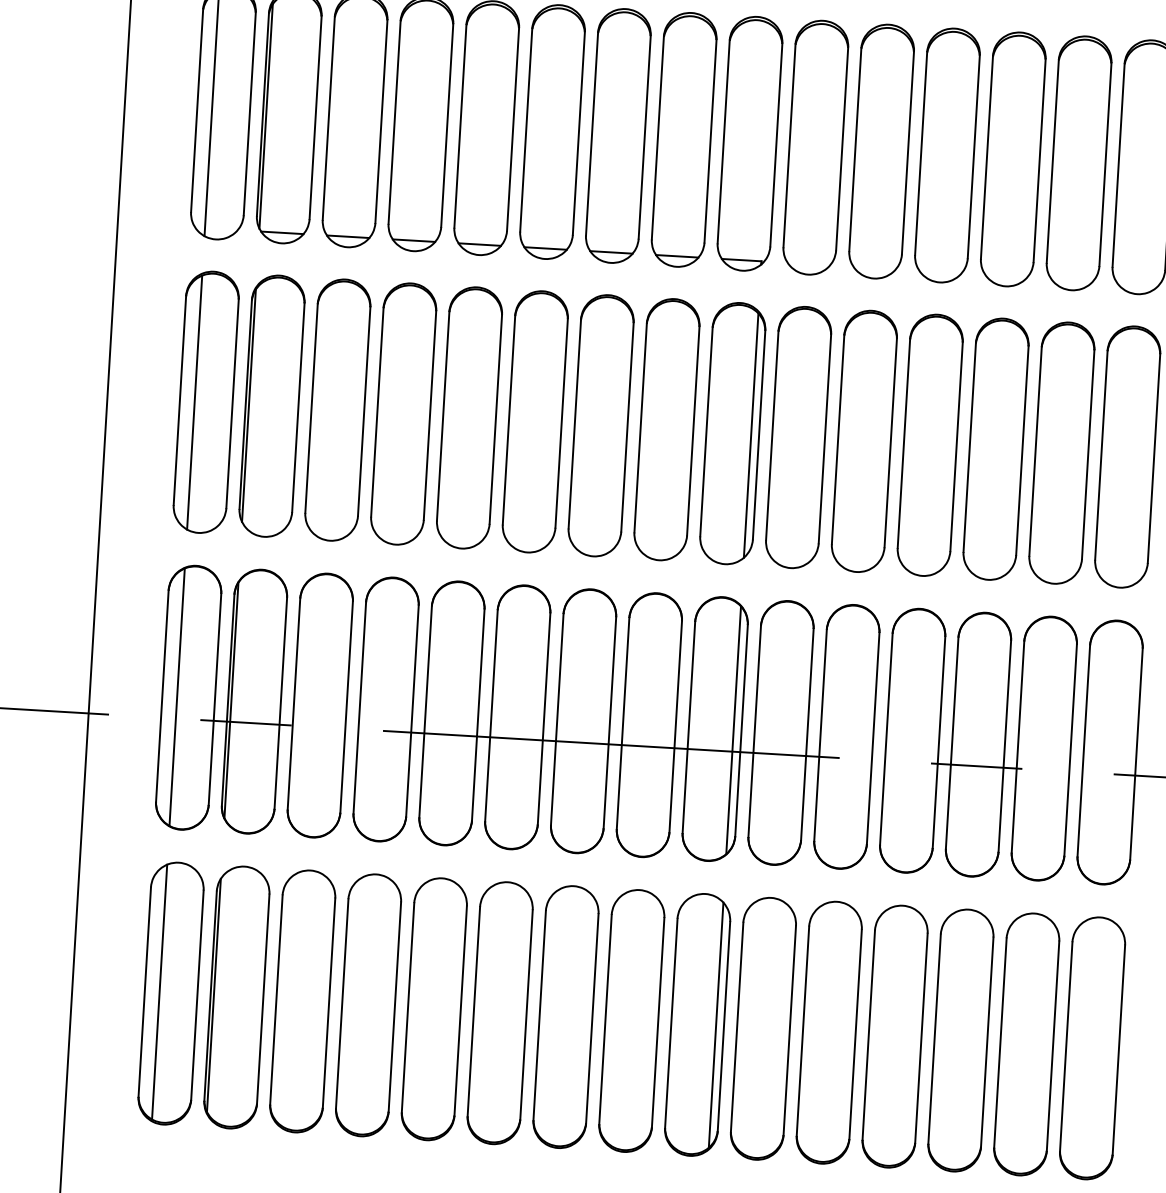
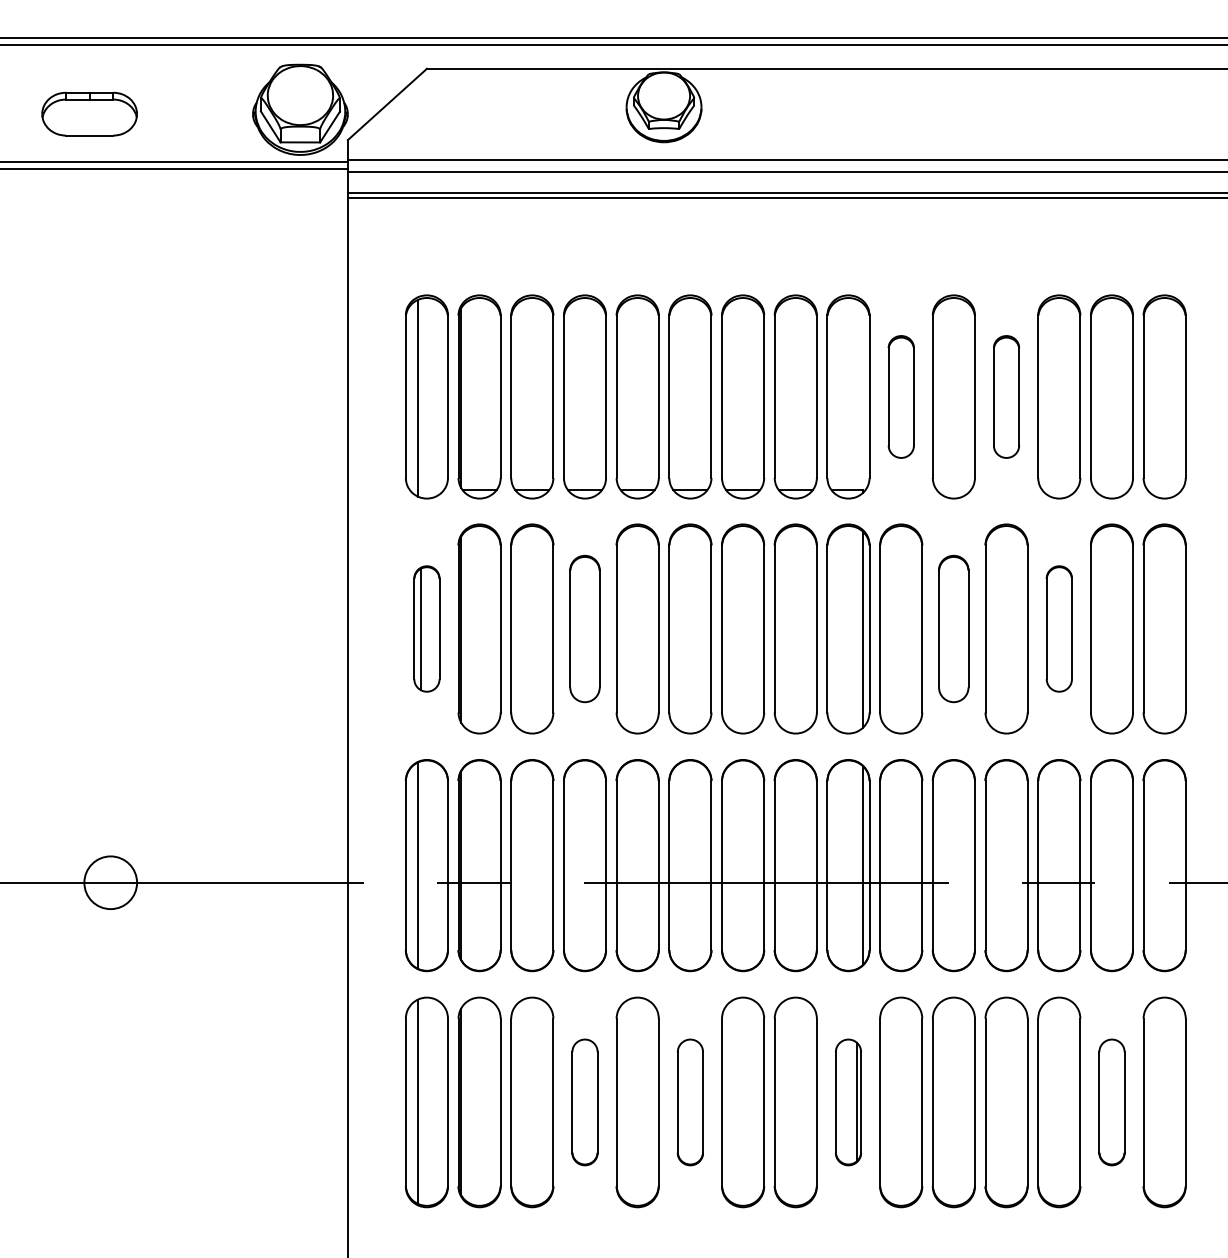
part: (816, 147) -> (901, 396), size x0.6
part: (947, 154) -> (1006, 396), size x0.6
part: (205, 401) -> (426, 628), size x0.6
part: (403, 413) -> (584, 628), size x0.7
part: (863, 440) -> (953, 628), size x0.7
part: (996, 448) -> (1059, 628), size x0.6
part: (367, 1005) -> (584, 1102), size x0.6
part: (500, 1013) -> (690, 1102), size x0.6
part: (697, 1025) -> (848, 1102), size x0.6
part: (1026, 1044) -> (1111, 1102), size x0.6

